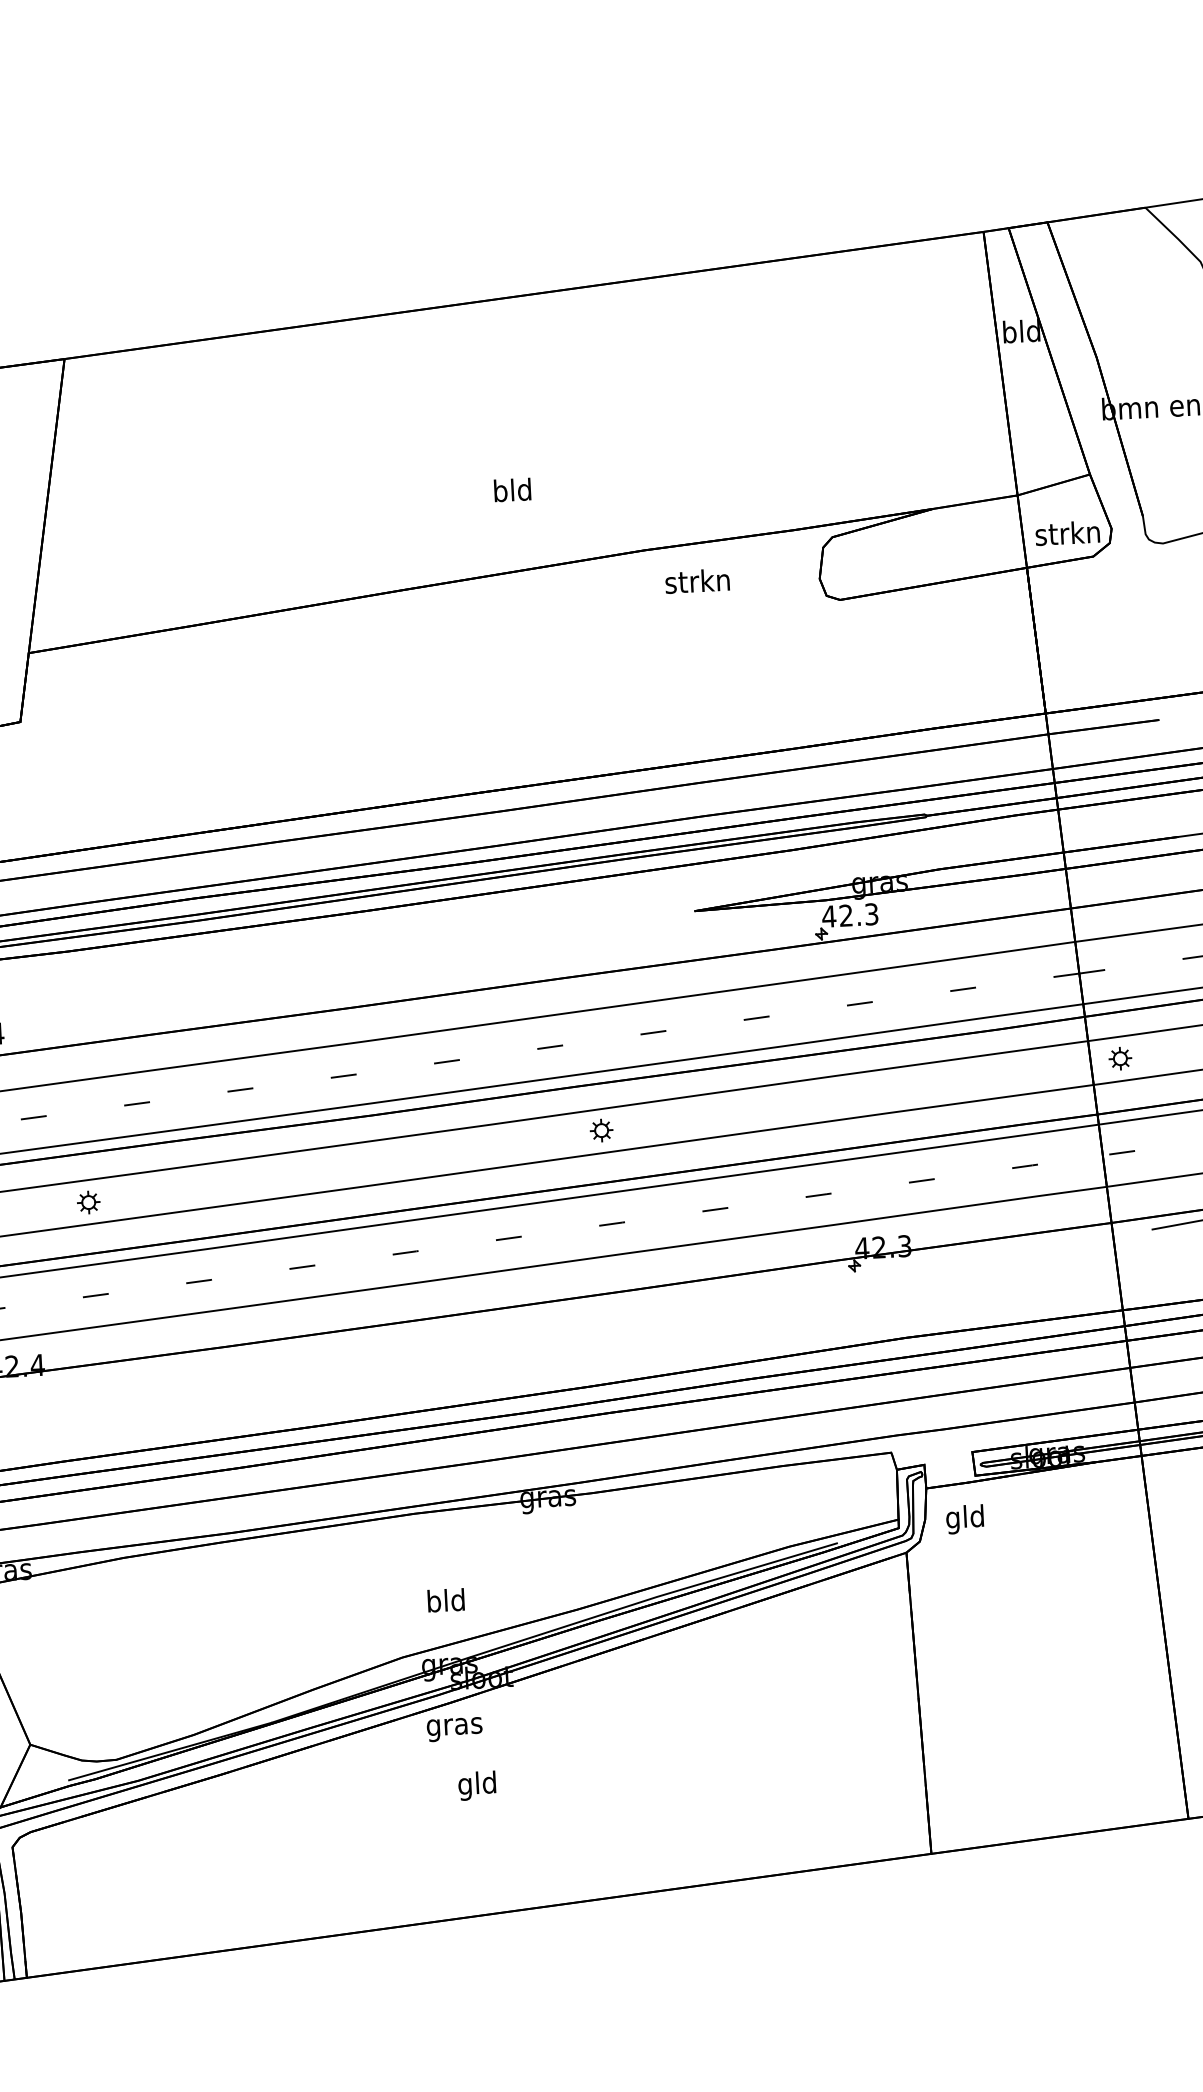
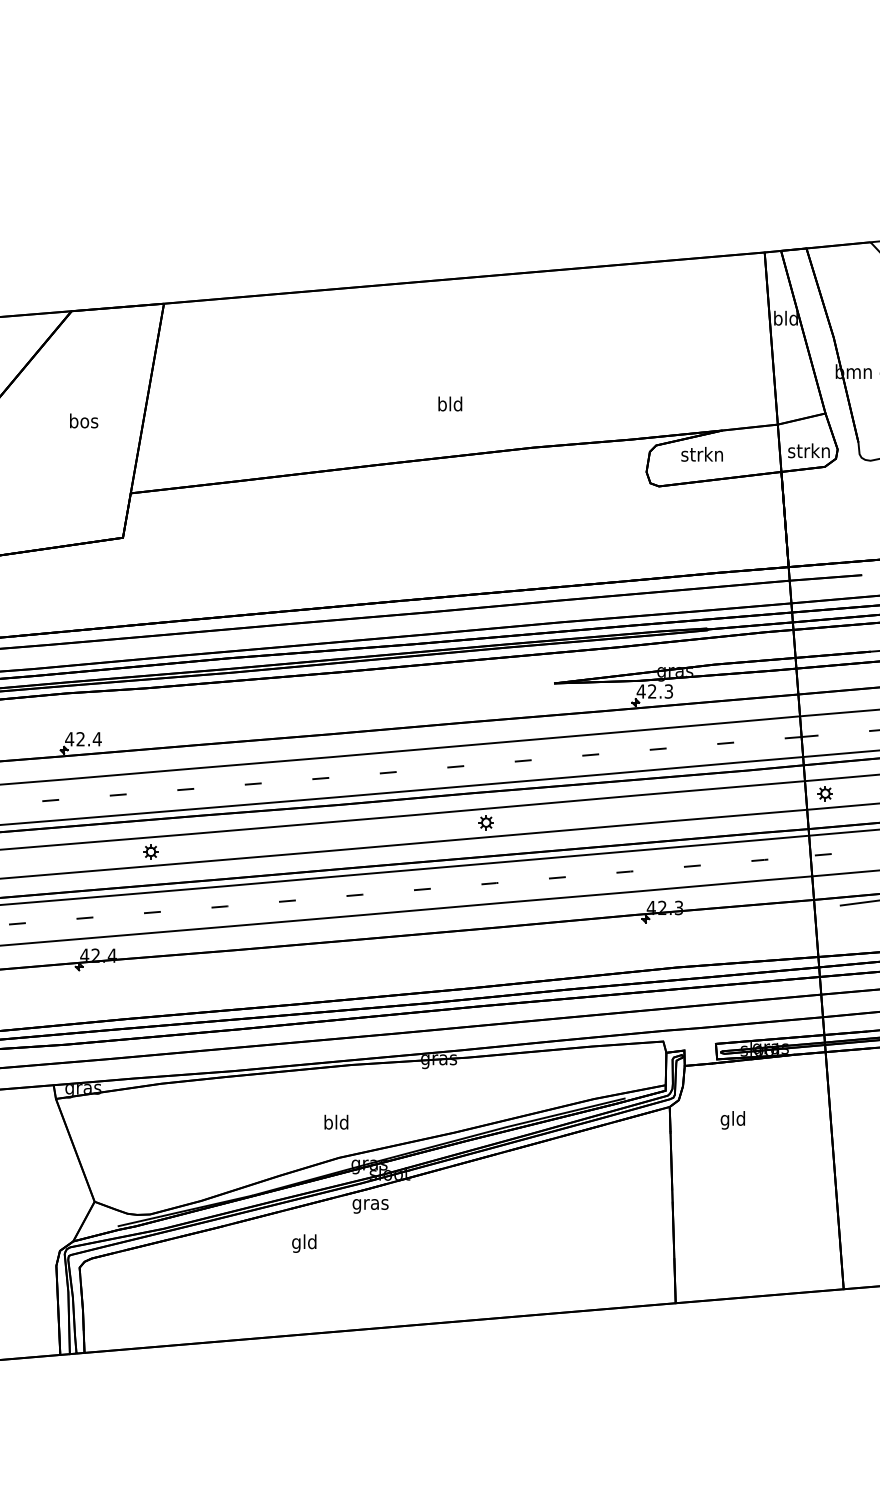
text: (696, 581) -> (701, 454), moved
text: (964, 1519) -> (732, 1120), moved
text: (446, 1599) -> (336, 1121), moved
text: (477, 1785) -> (304, 1243), moved

